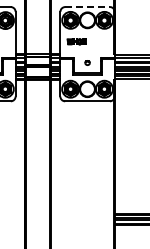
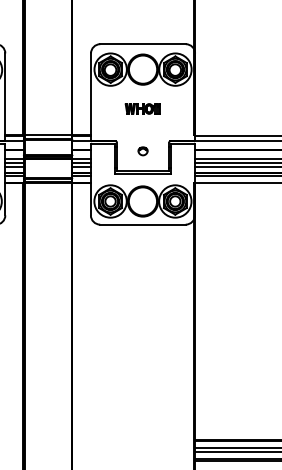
line: (88, 7) -> (144, 45), dashed -> solid
part: (76, 41) -> (142, 108), moved

